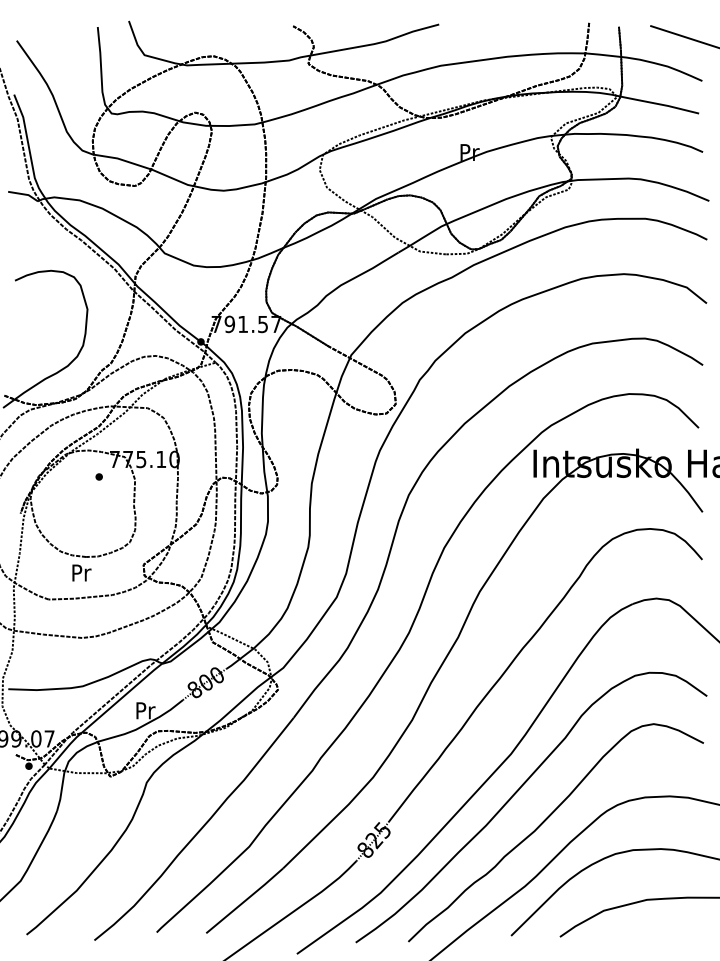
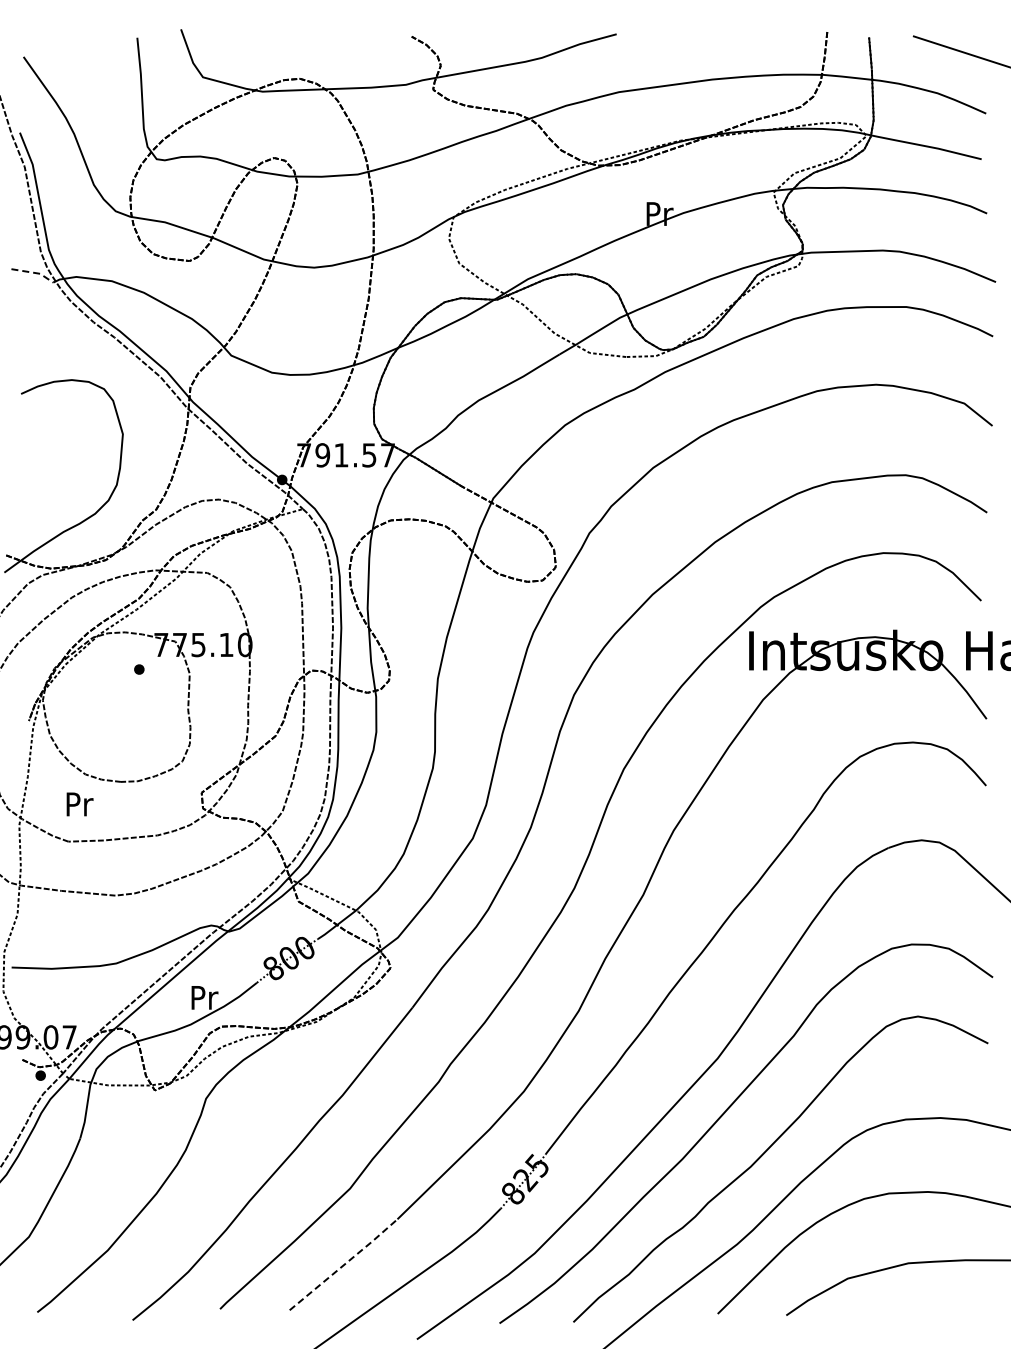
line: (24, 194) -> (34, 272), solid -> dashed
text: (81, 573) -> (79, 804), moved
line: (245, 900) -> (344, 1264), solid -> dashed

